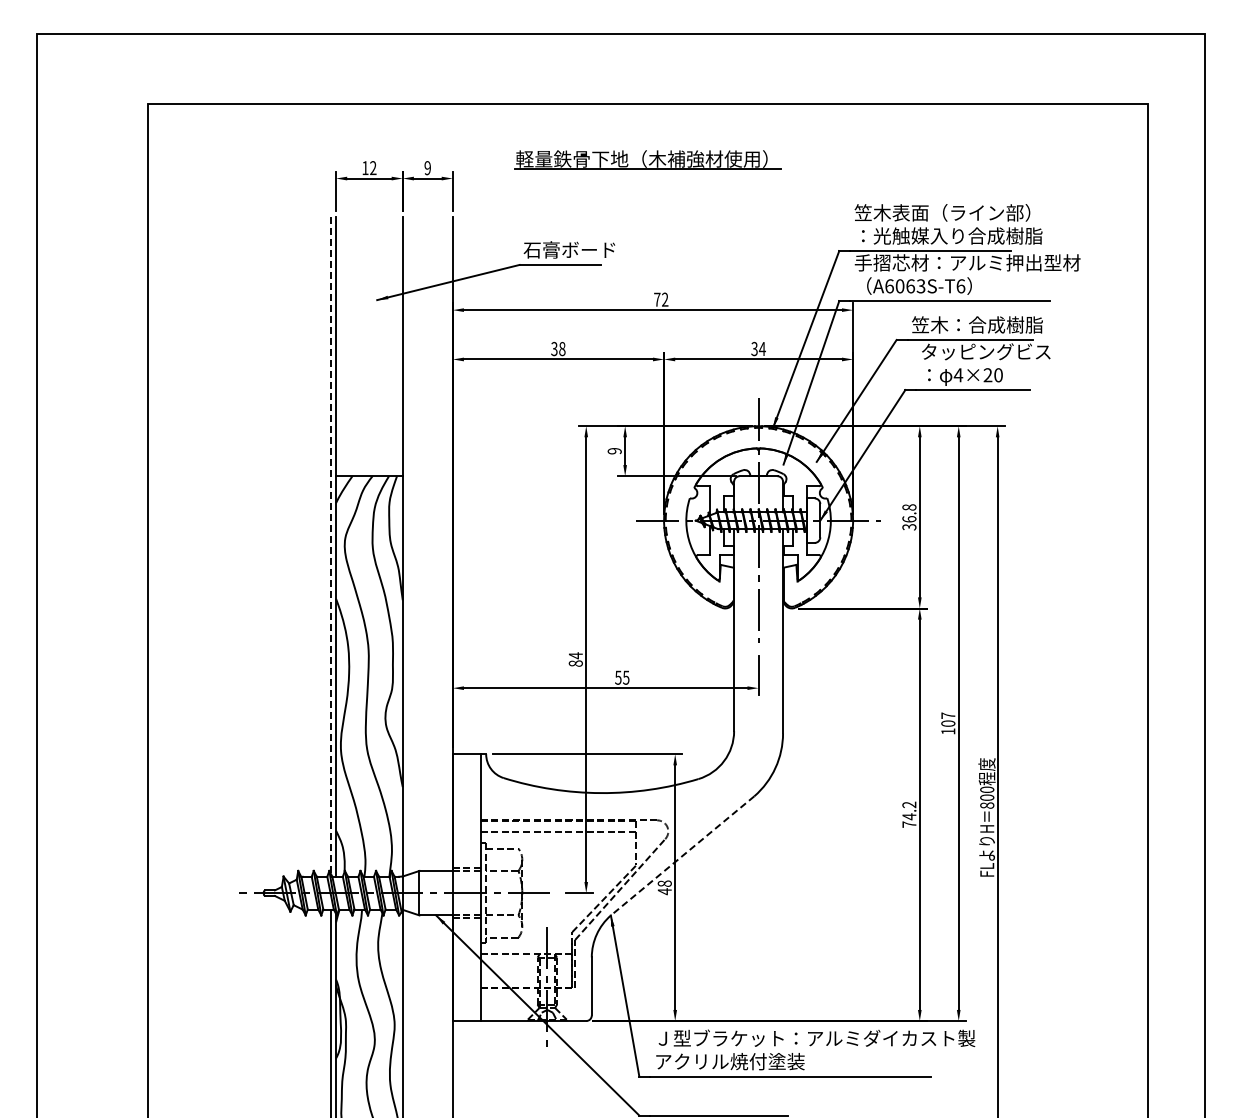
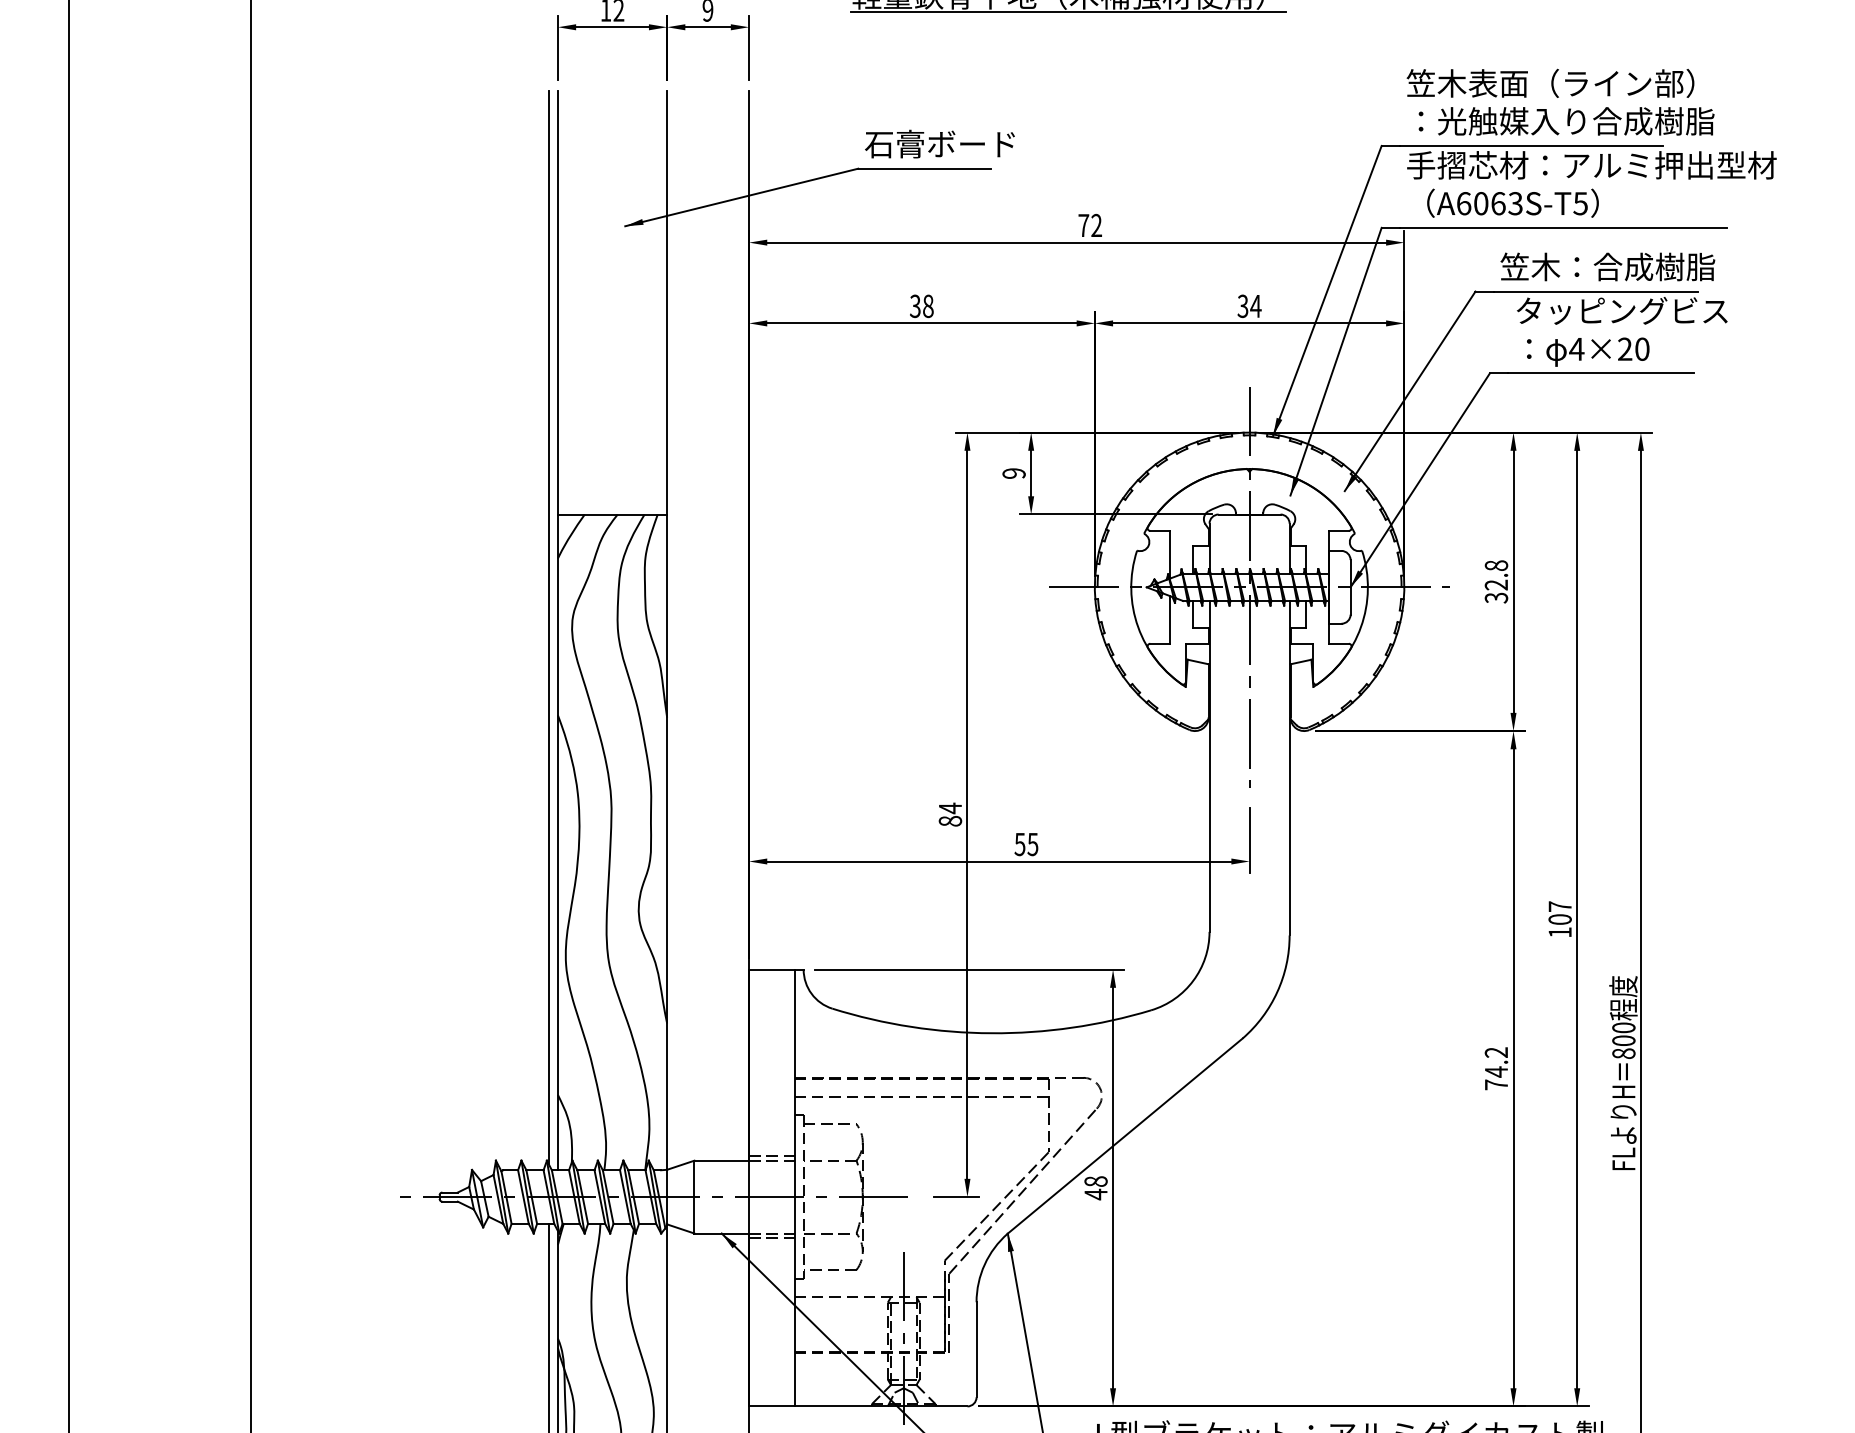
text: (960, 286) -> (1580, 203), A6063S-T6 -> A6063S-T5
text: (909, 519) -> (1496, 585), 36.8 -> 32.8
line: (330, 545) -> (548, 627), dashed -> solid
line: (682, 856) -> (1125, 1137), dashed -> solid

